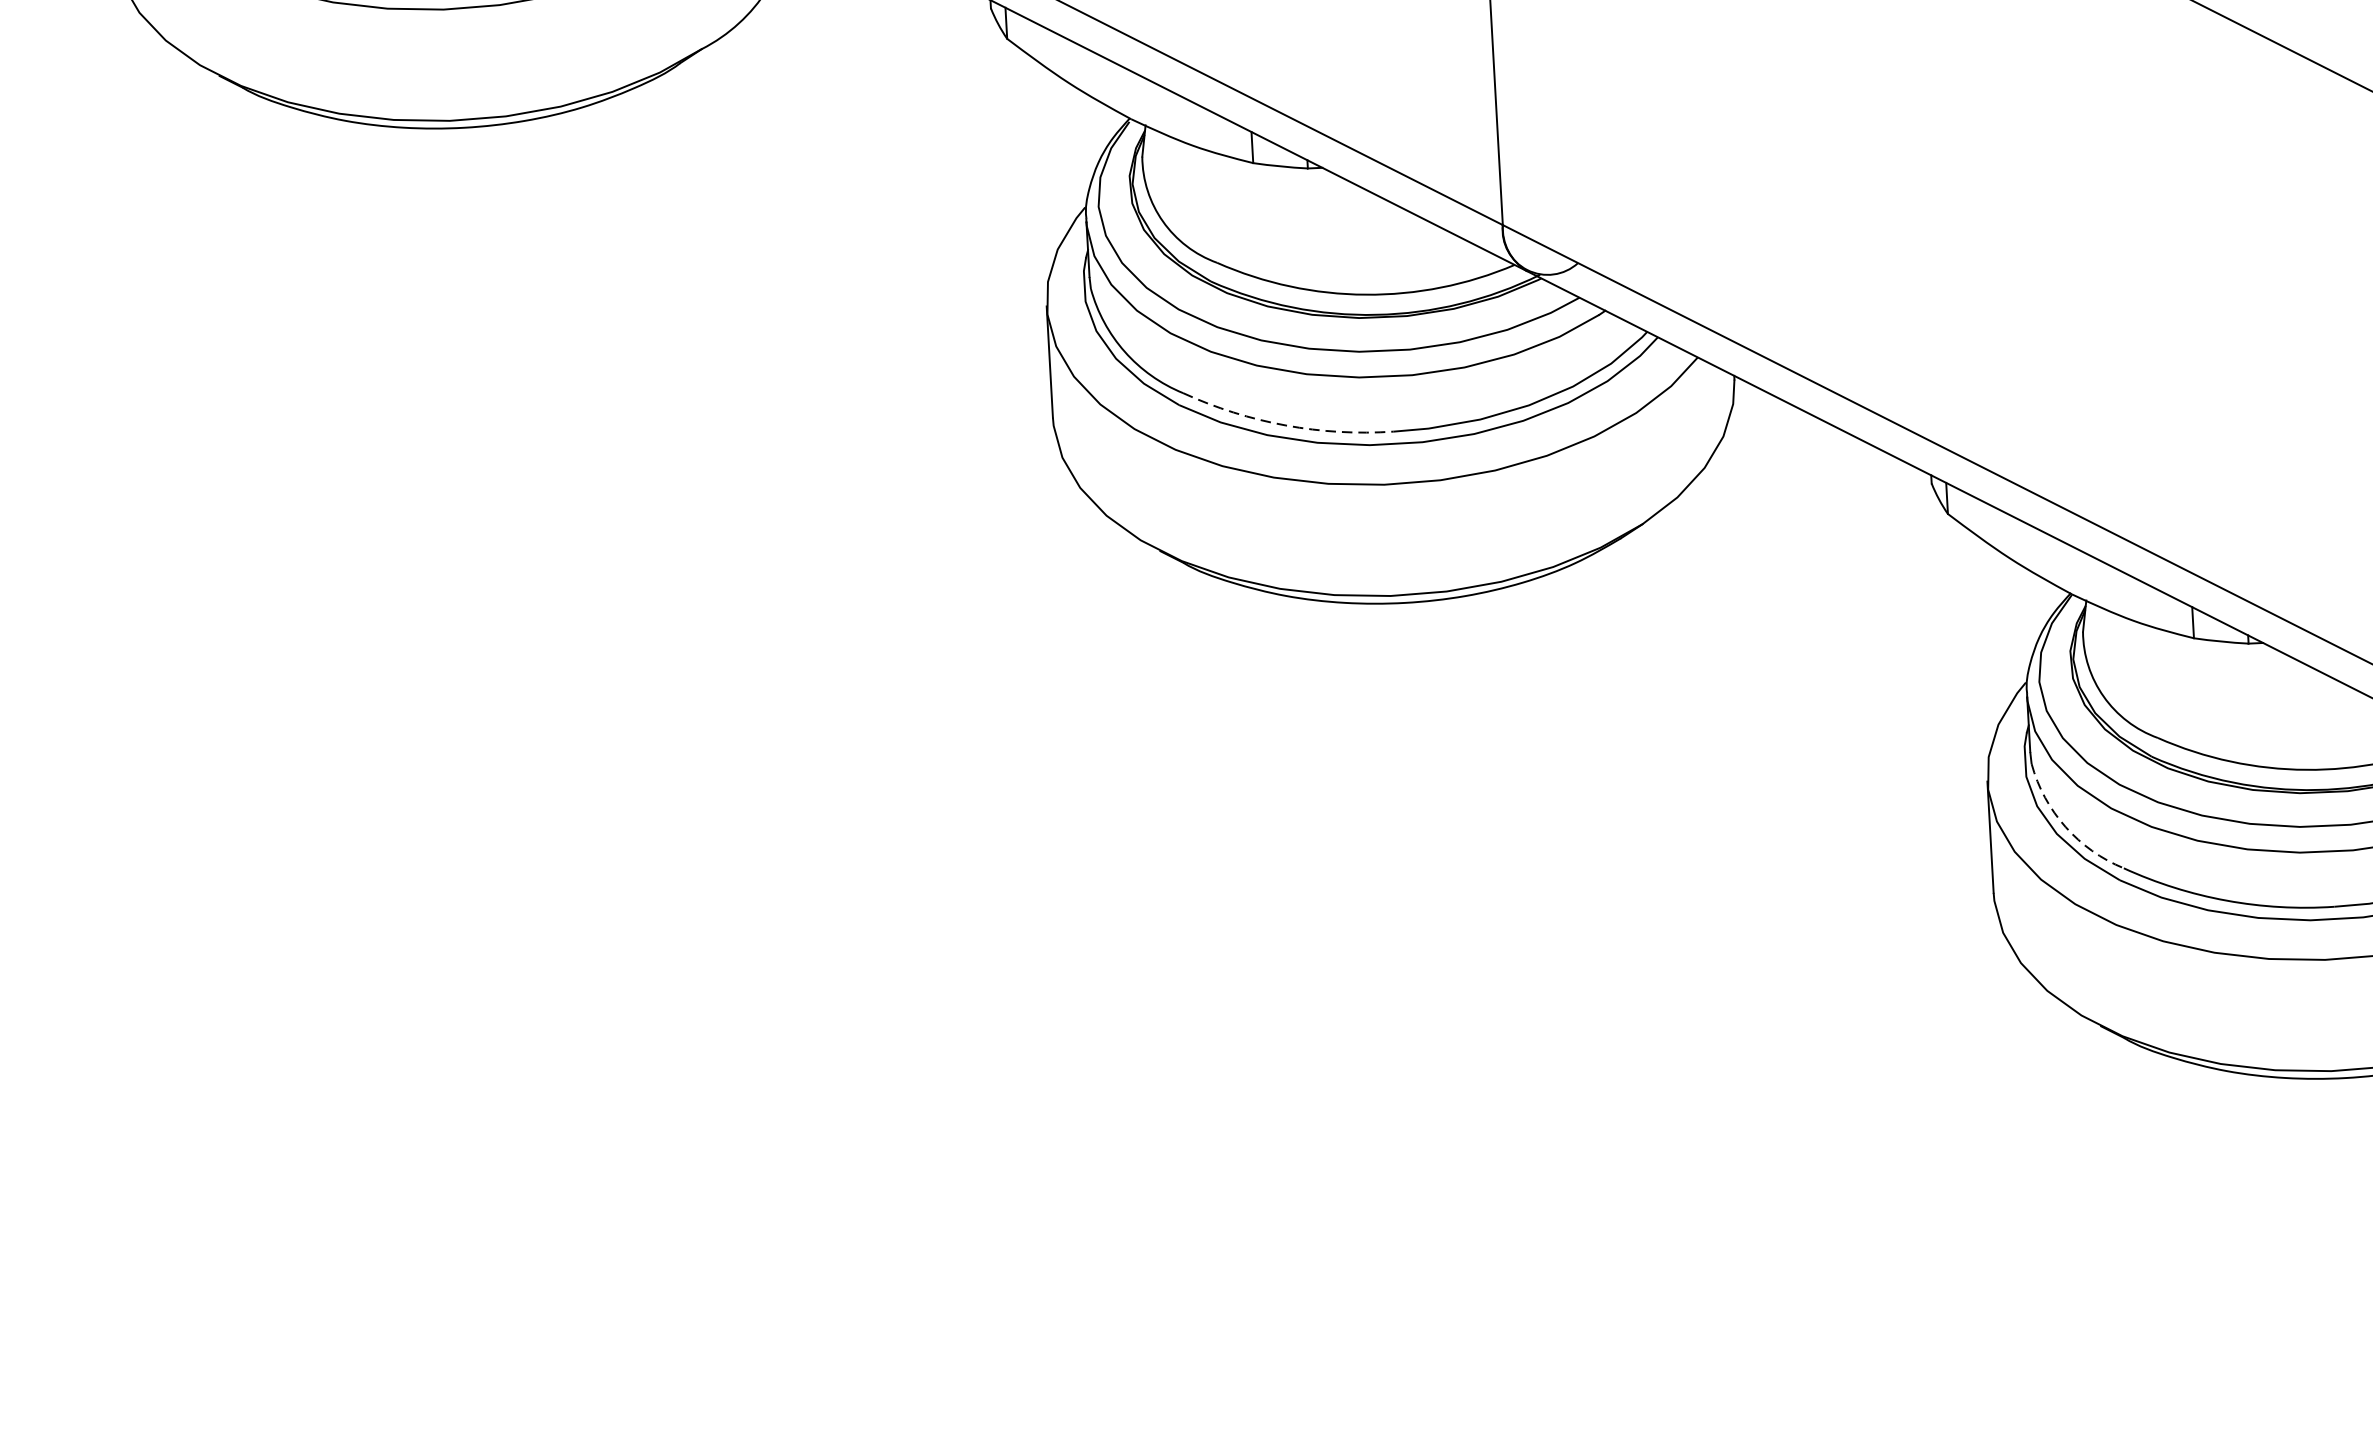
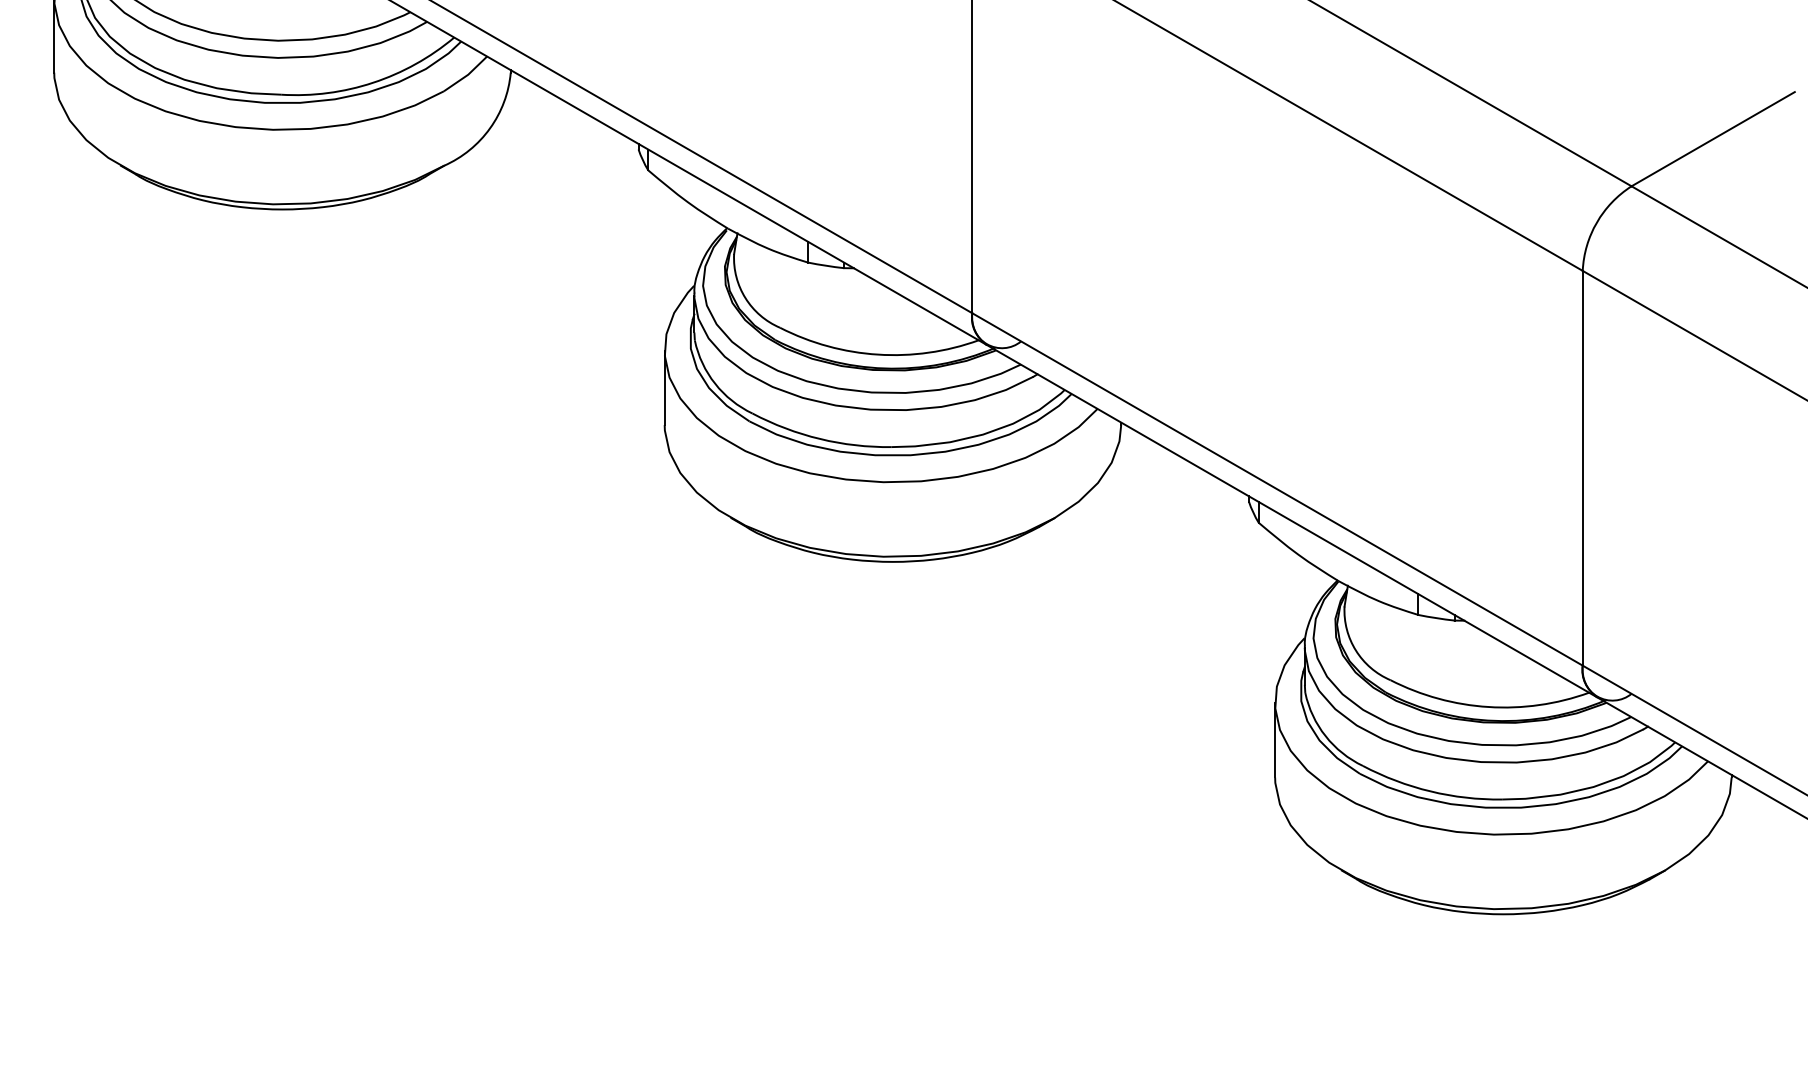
arc: (1286, 426) -> (820, 439), dashed -> solid
arc: (2065, 827) -> (1325, 736), dashed -> solid

